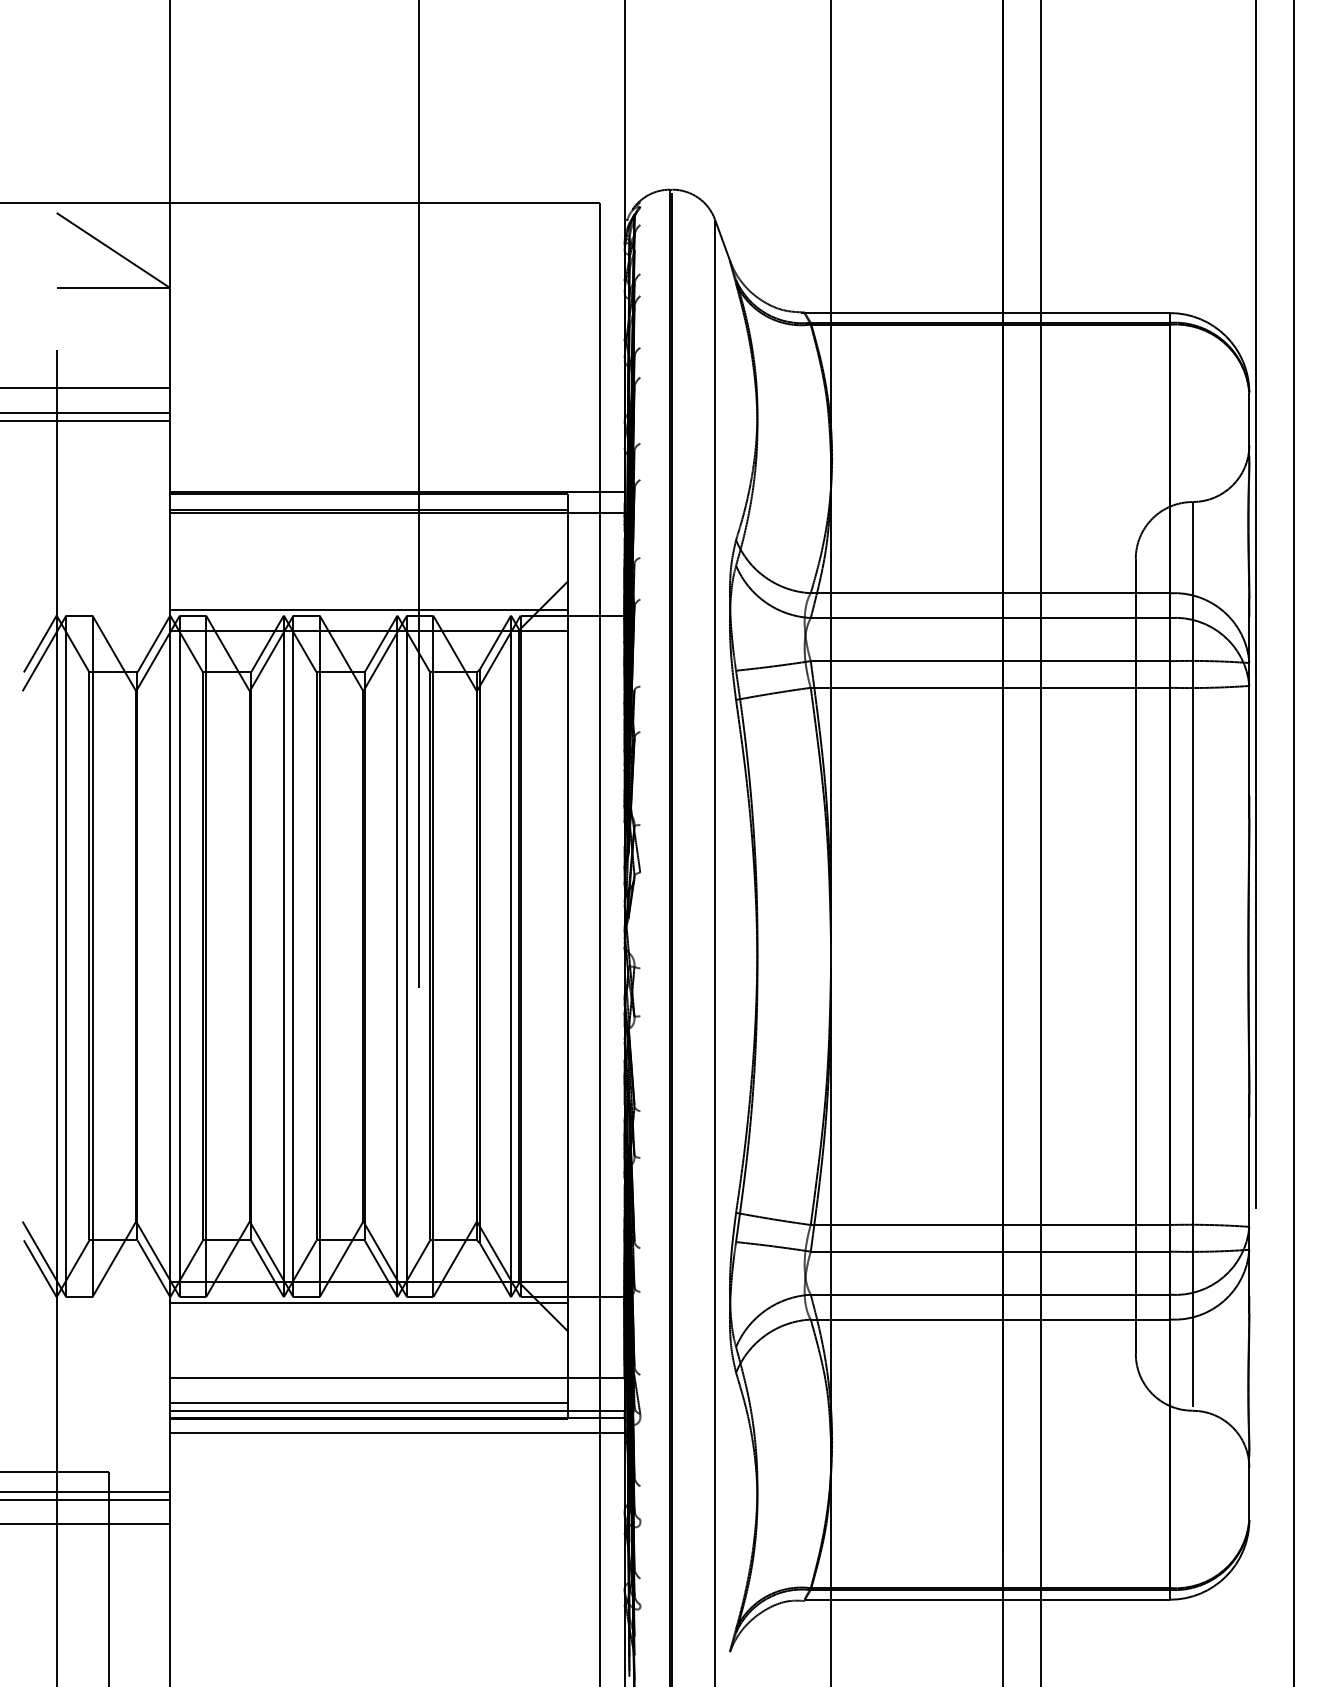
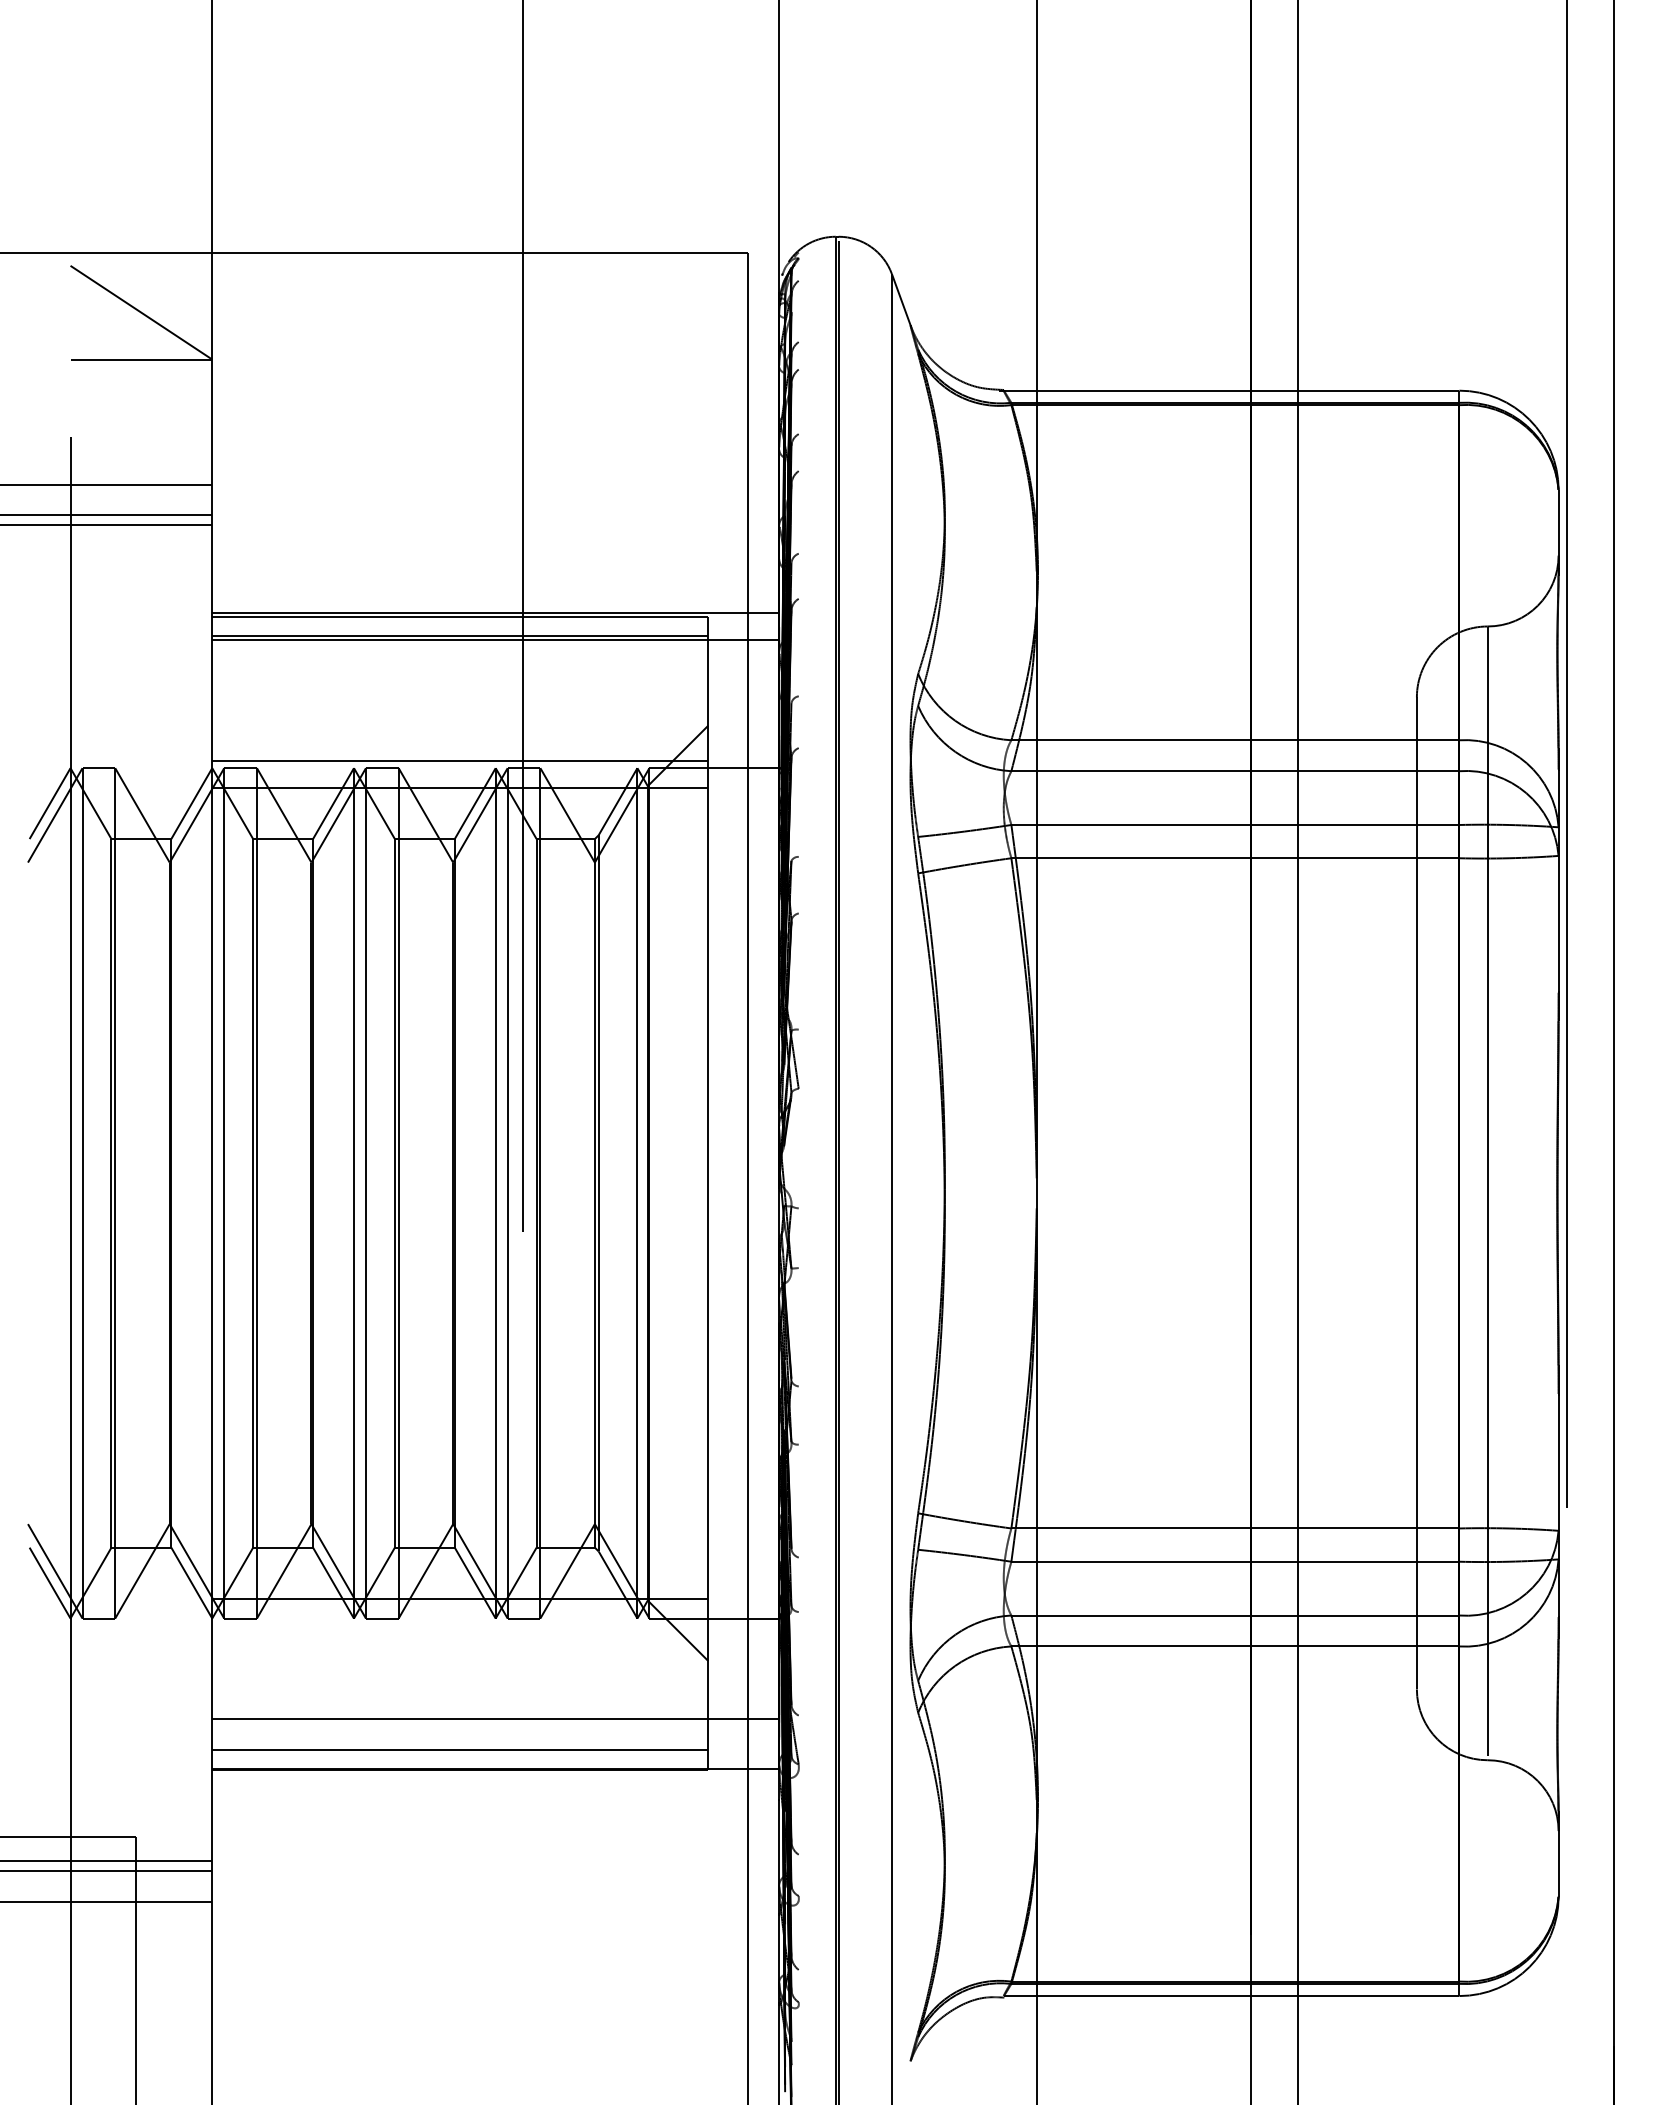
line: (369, 1302) -> (460, 1625), removed
line: (397, 1410) -> (495, 1760), removed
line: (397, 1432) -> (495, 1787), removed

